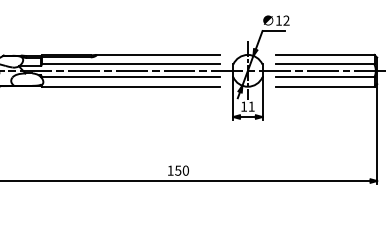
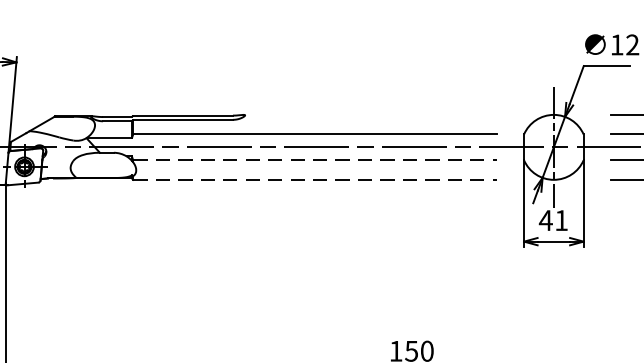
line: (158, 54) -> (371, 114), removed
line: (131, 77) -> (316, 160), solid -> dashed
line: (131, 86) -> (316, 179), solid -> dashed
text: (243, 106) -> (544, 220), 11 -> 41

